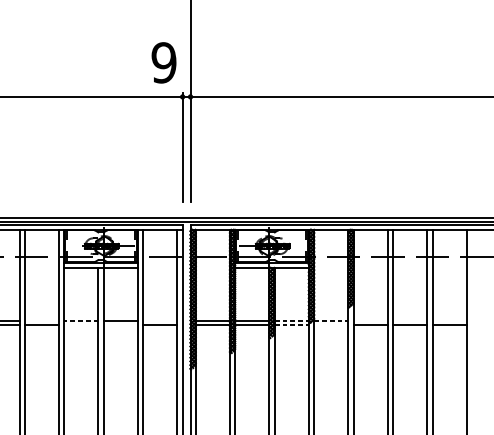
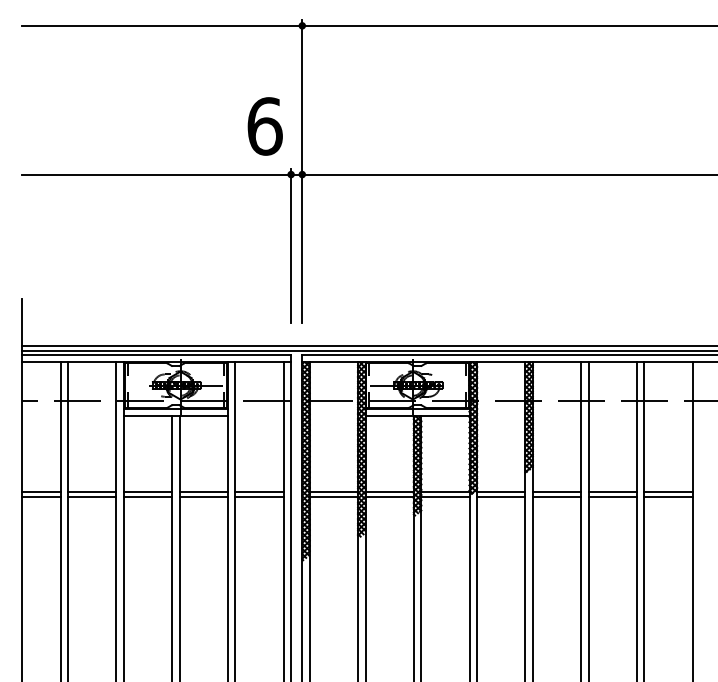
text: (163, 62) -> (264, 126), 9 -> 6
line: (42, 321) -> (92, 491), added
line: (81, 321) -> (147, 491), dashed -> solid
line: (160, 321) -> (259, 491), added
line: (291, 321) -> (445, 491), dashed -> solid
line: (331, 321) -> (501, 491), dashed -> solid
line: (370, 321) -> (556, 491), added
line: (409, 321) -> (612, 491), added
line: (449, 321) -> (668, 491), added
line: (81, 325) -> (147, 497), added
line: (120, 325) -> (203, 497), added
line: (291, 325) -> (445, 497), dashed -> solid
line: (331, 325) -> (501, 497), added

